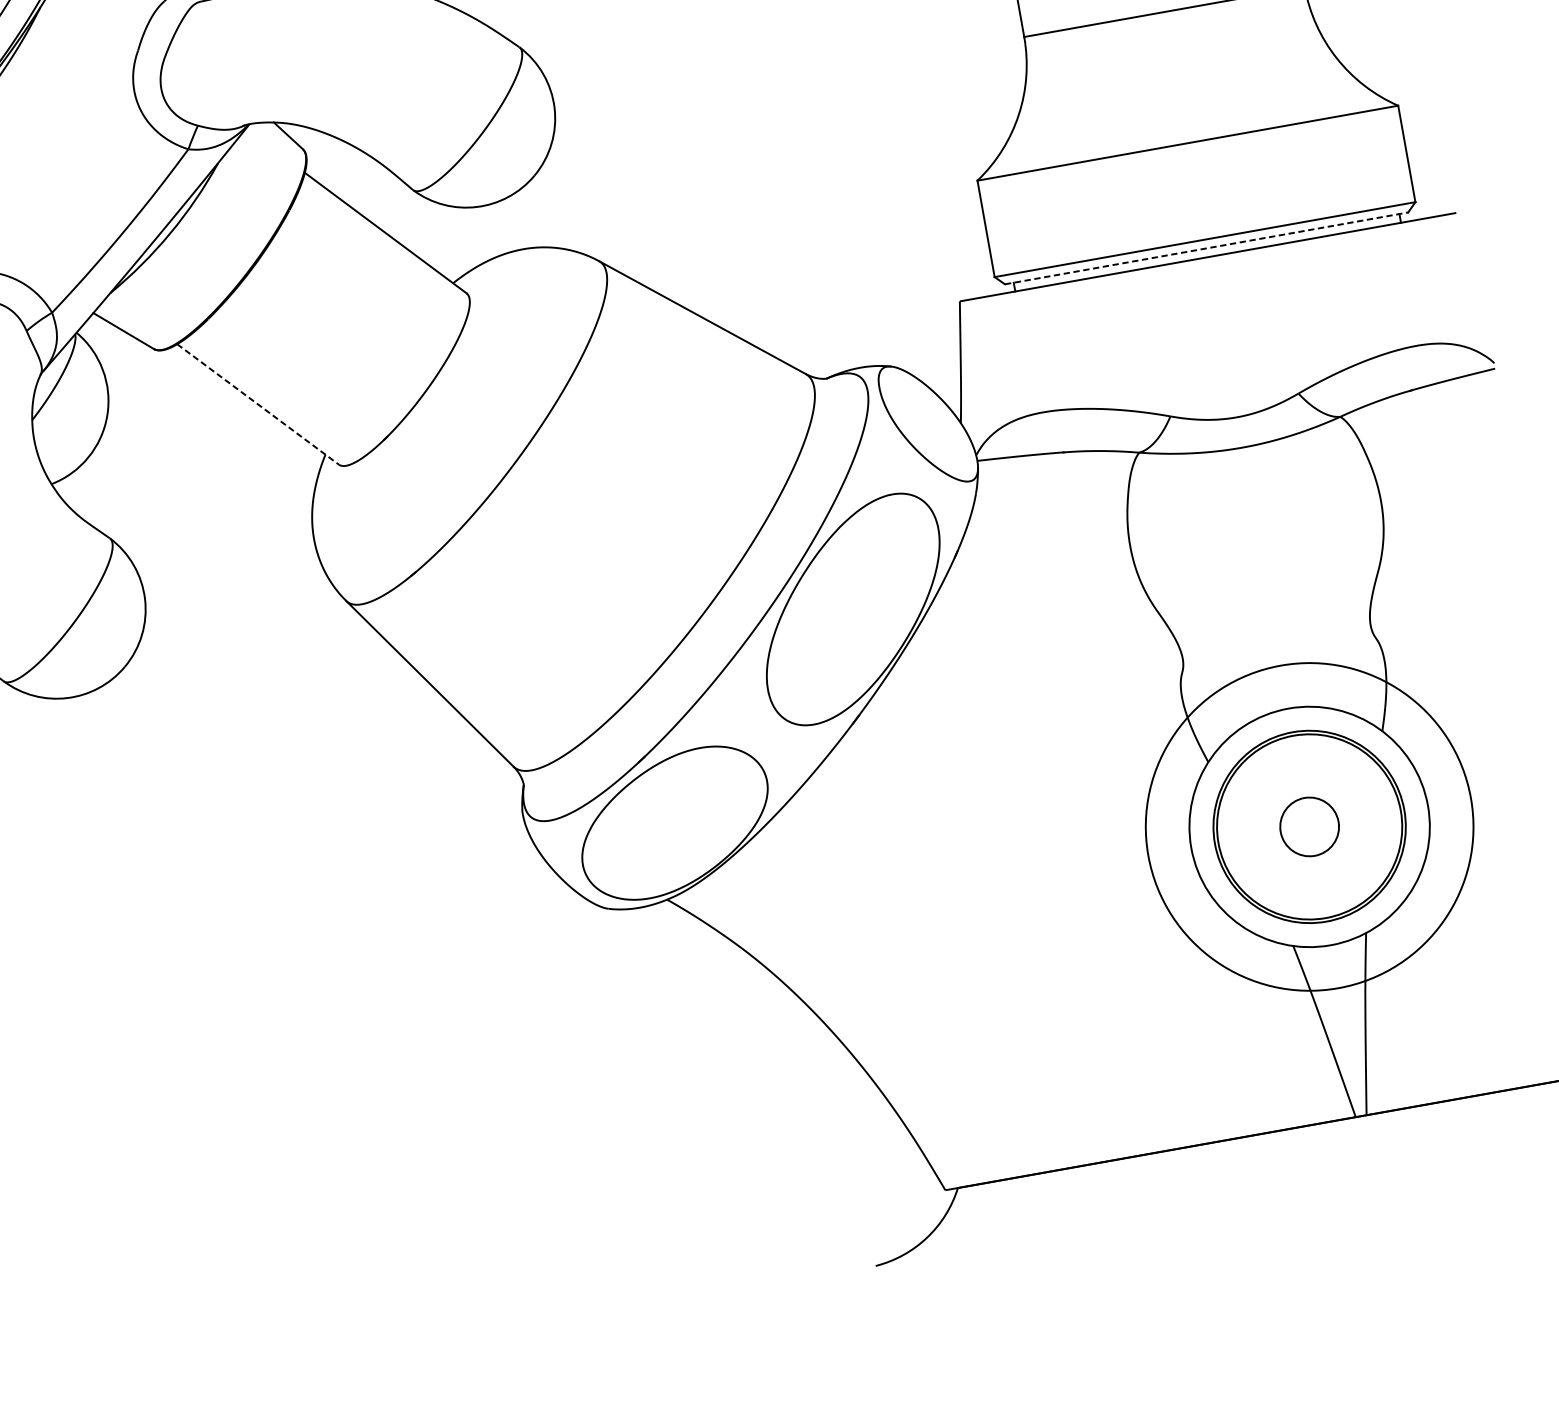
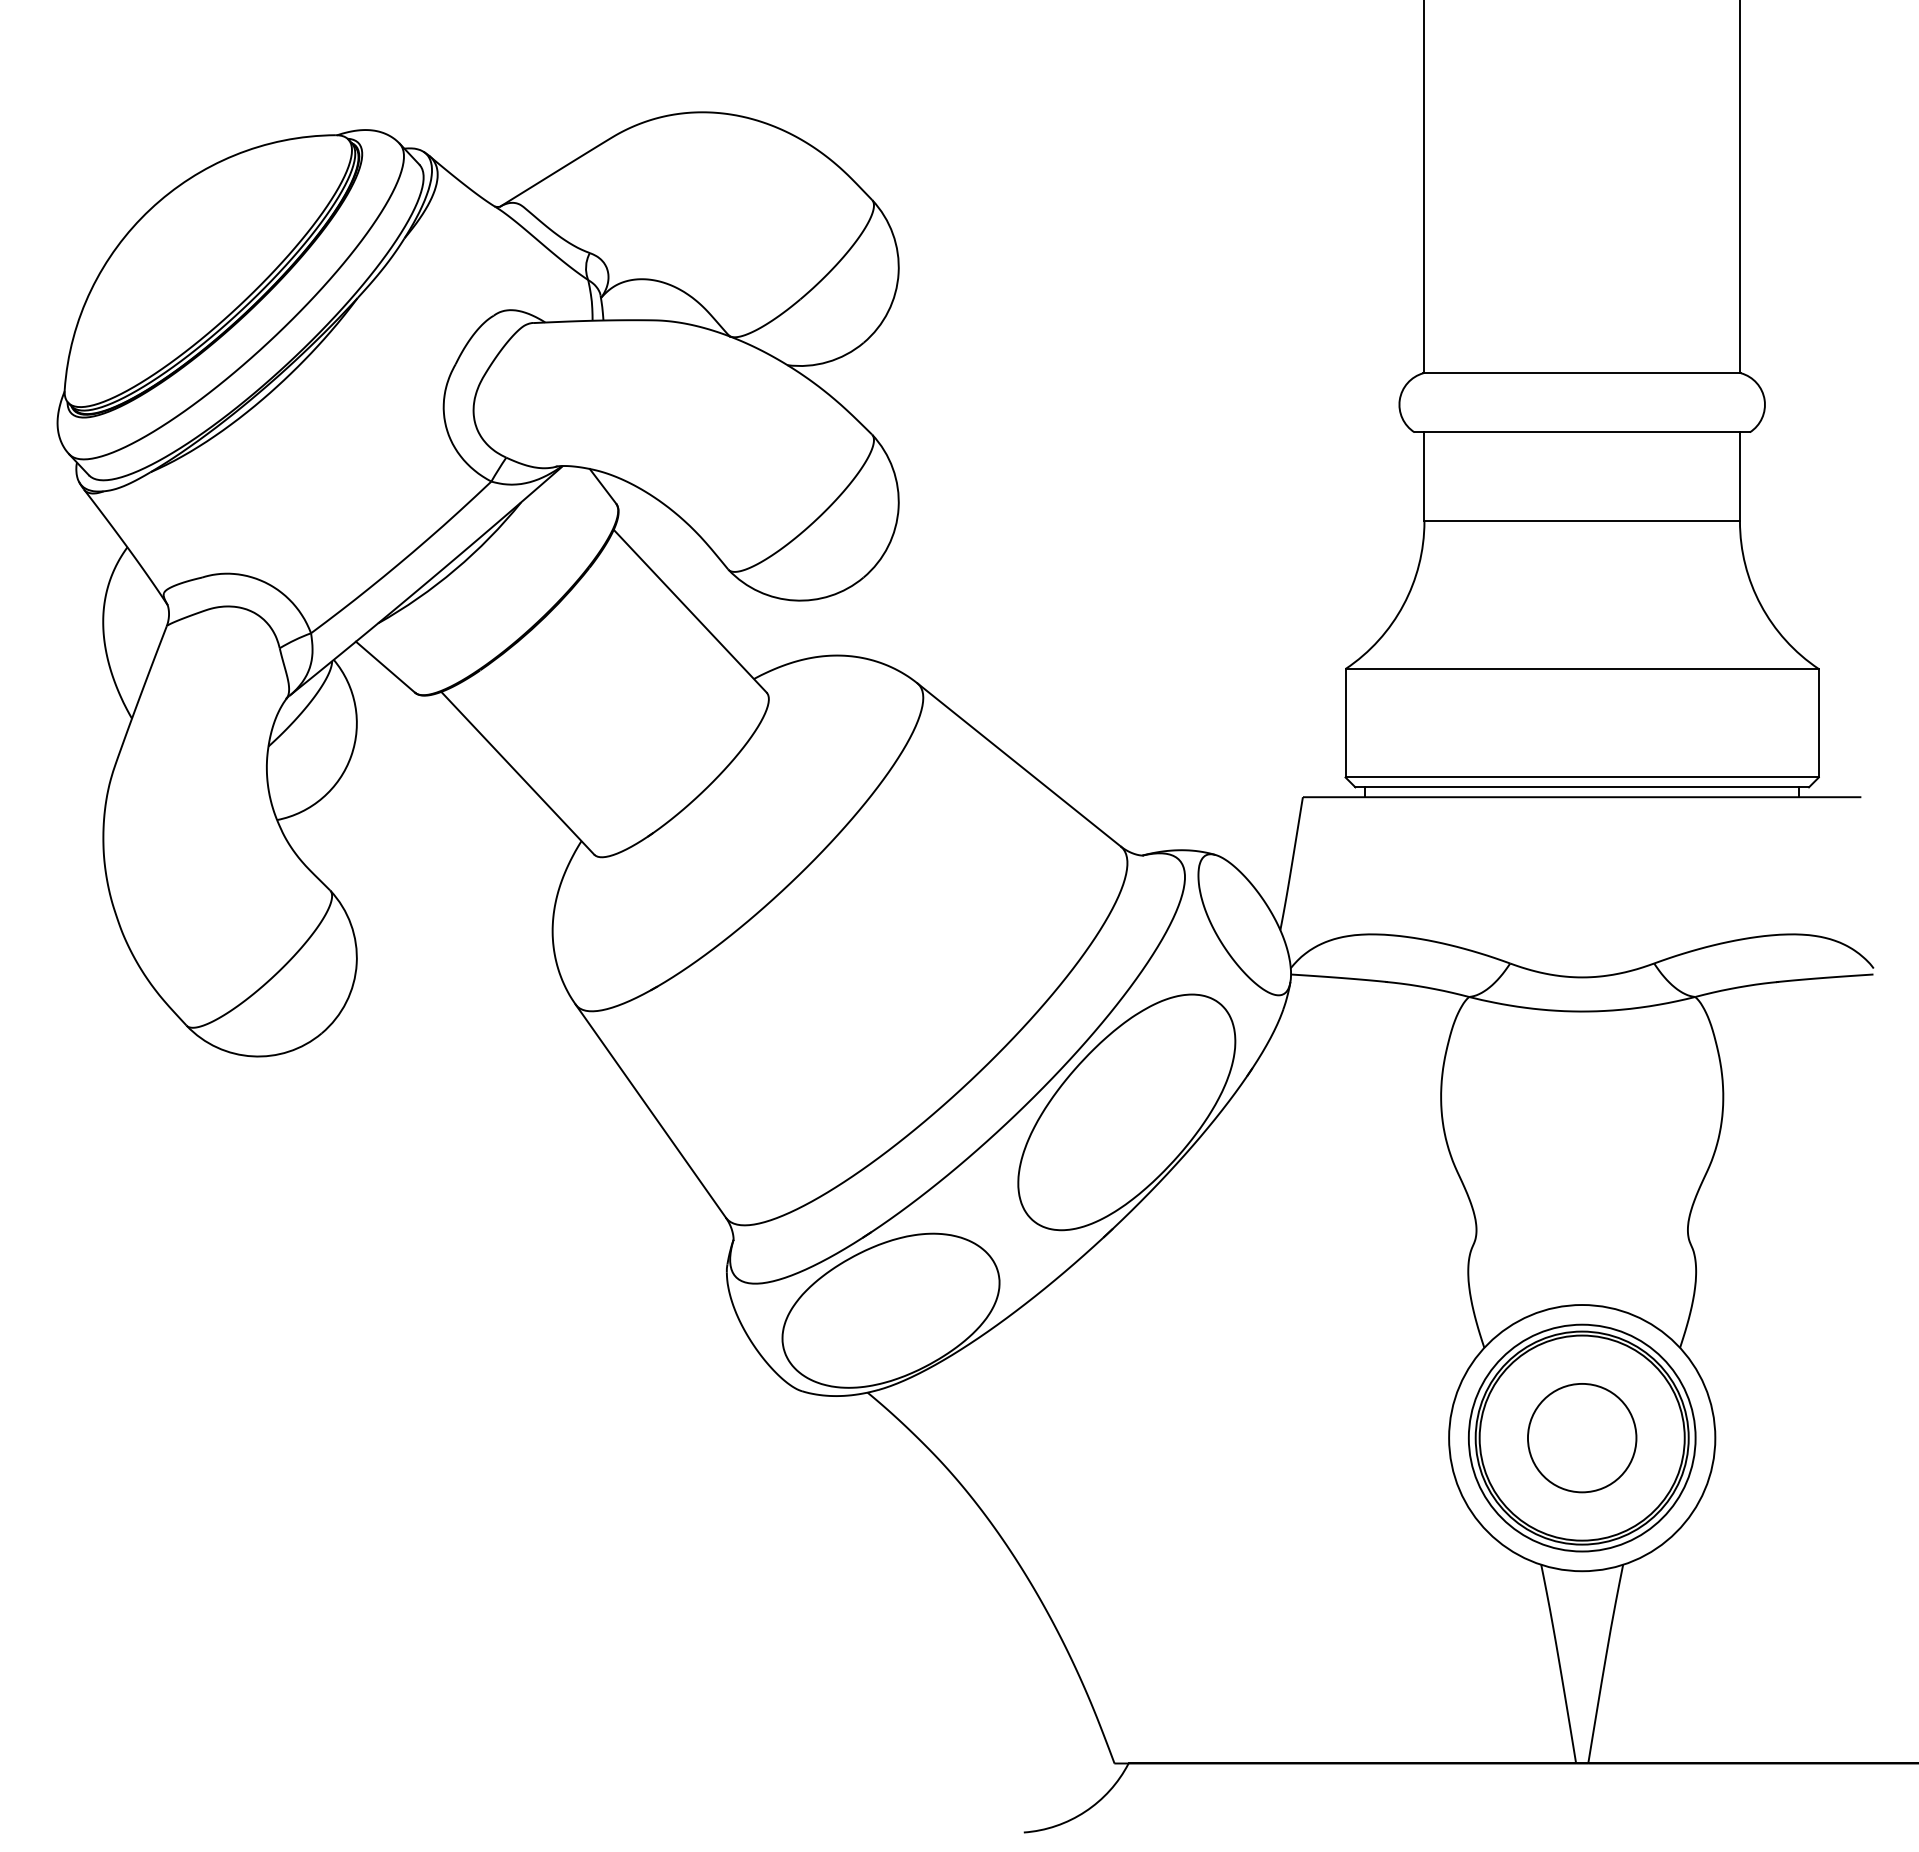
line: (1206, 248) -> (1582, 787), dashed -> solid
line: (257, 404) -> (517, 773), dashed -> solid
circle: (1308, 826) -> (1581, 1437), size x0.62
circle: (1308, 826) -> (1581, 1437), size x1.67

